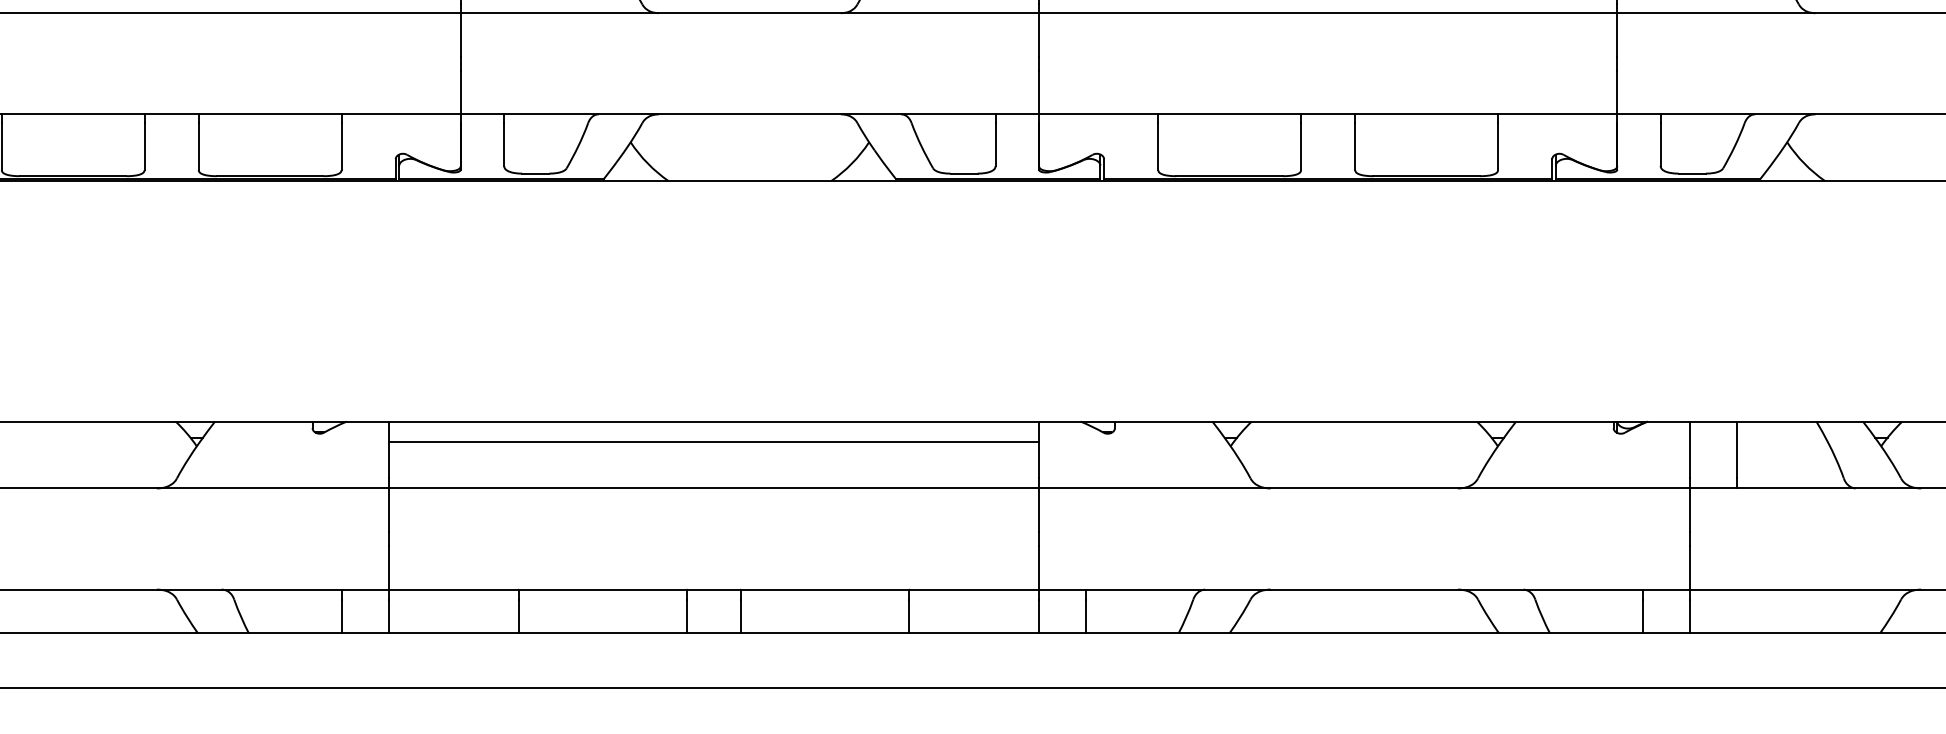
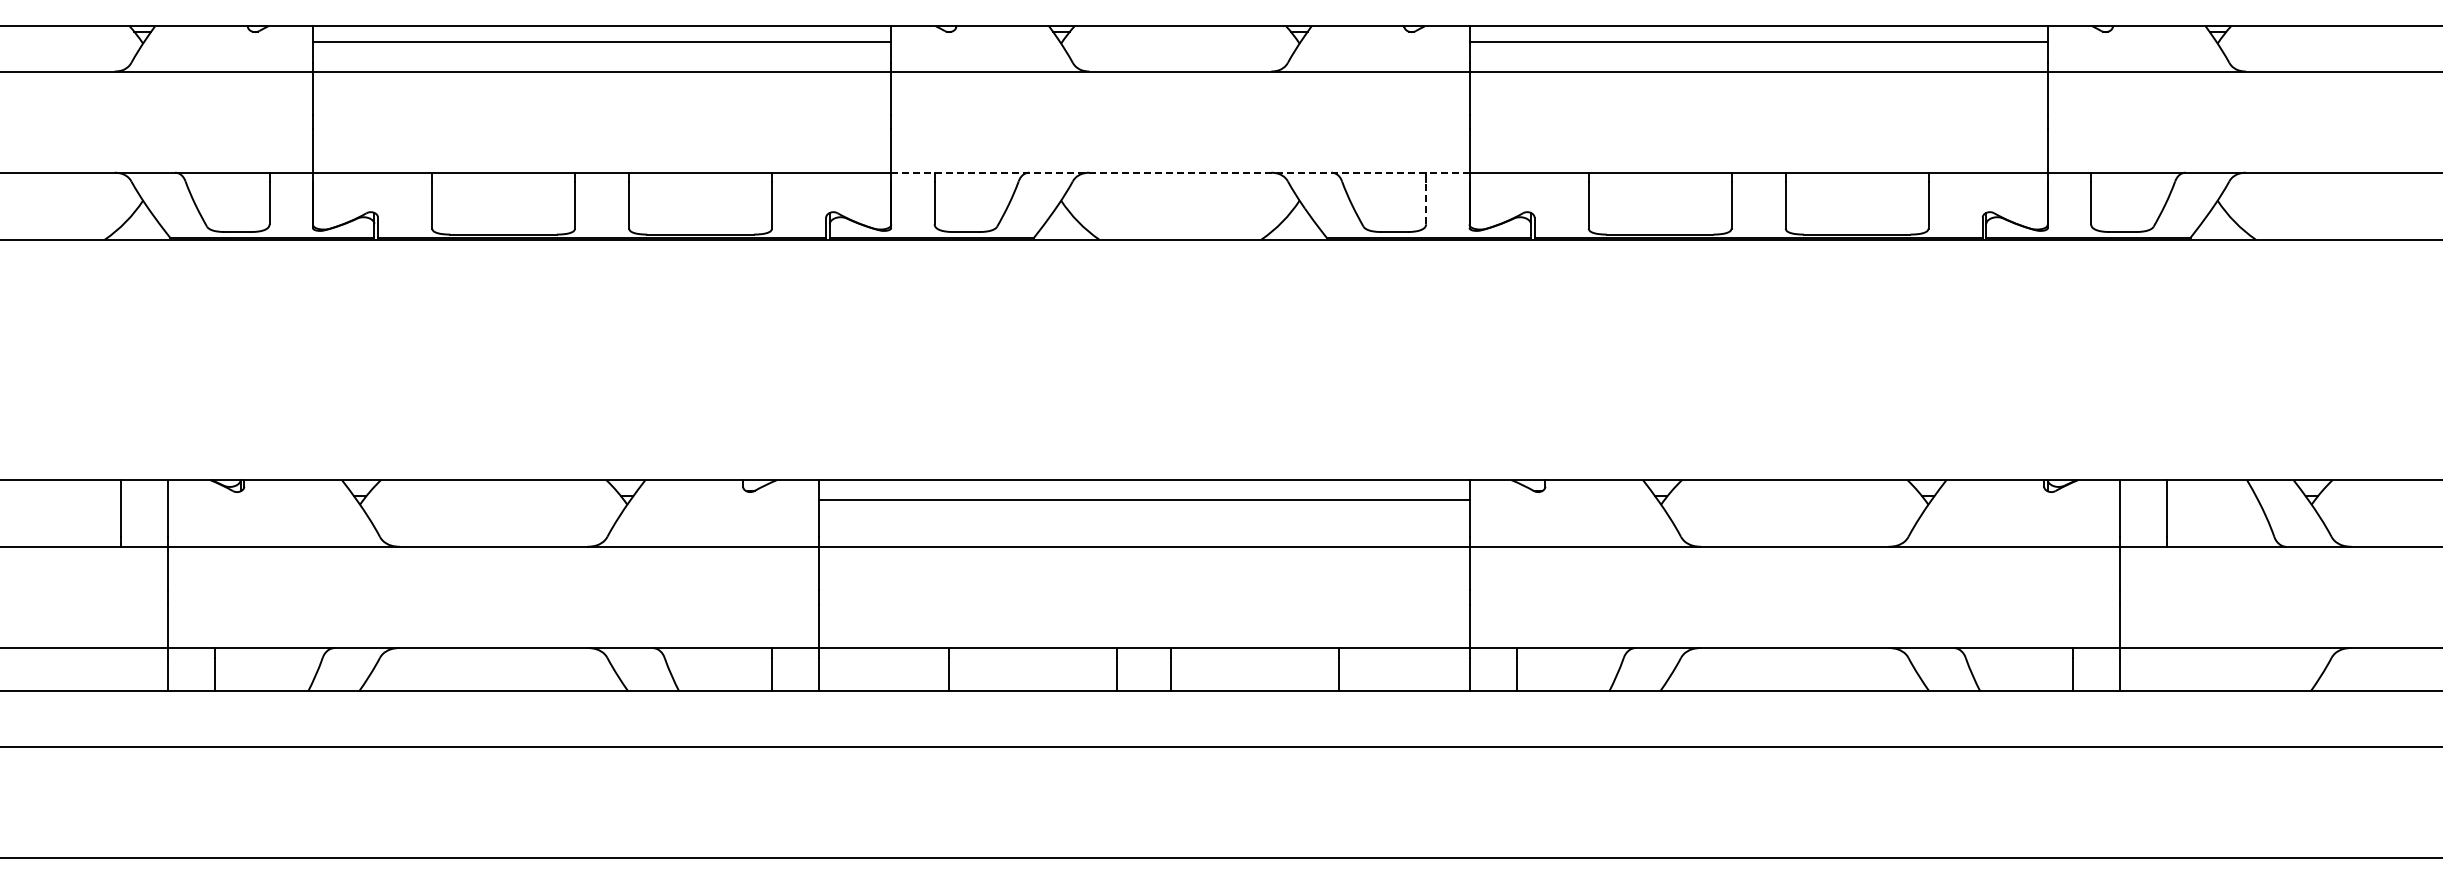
line: (750, 114) -> (1180, 172), solid -> dashed
line: (996, 144) -> (1426, 202), solid -> dashed

